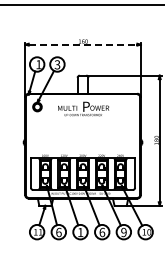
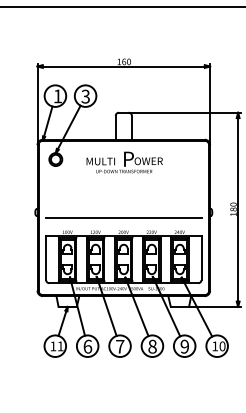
line: (83, 44) -> (124, 66), dashed -> solid
line: (82, 146) -> (123, 218), added
text: (102, 231) -> (152, 345), 6 -> 8
text: (80, 232) -> (120, 346), 1 -> 7

